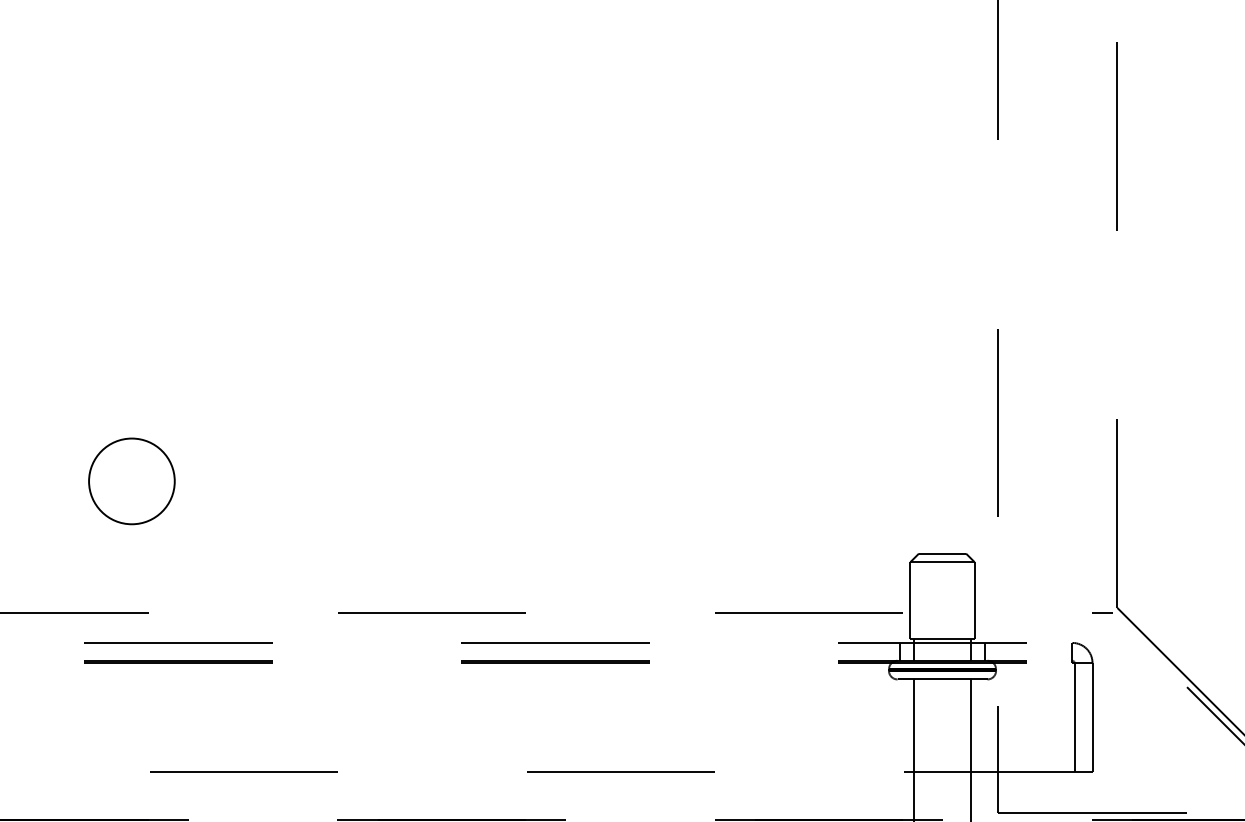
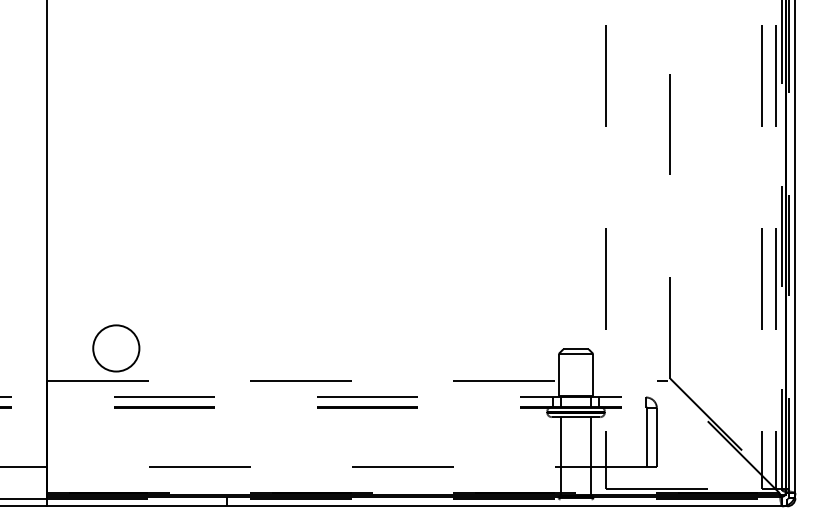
circle: (132, 481) -> (116, 348), moved

